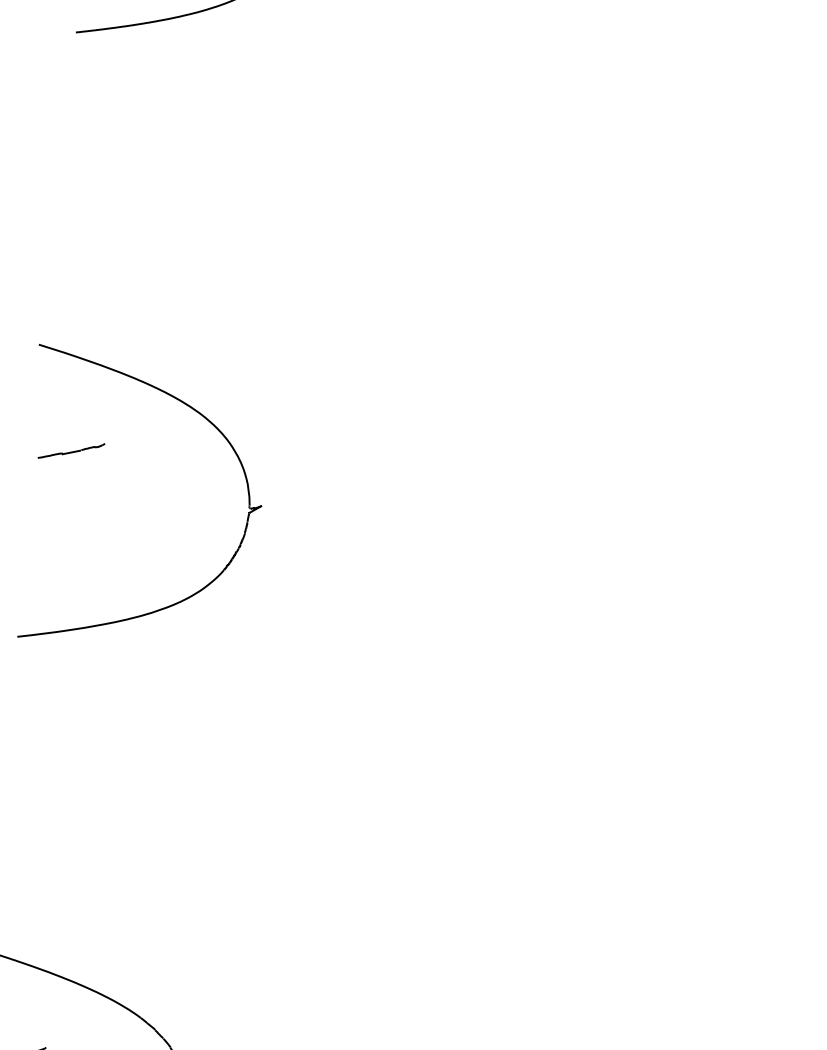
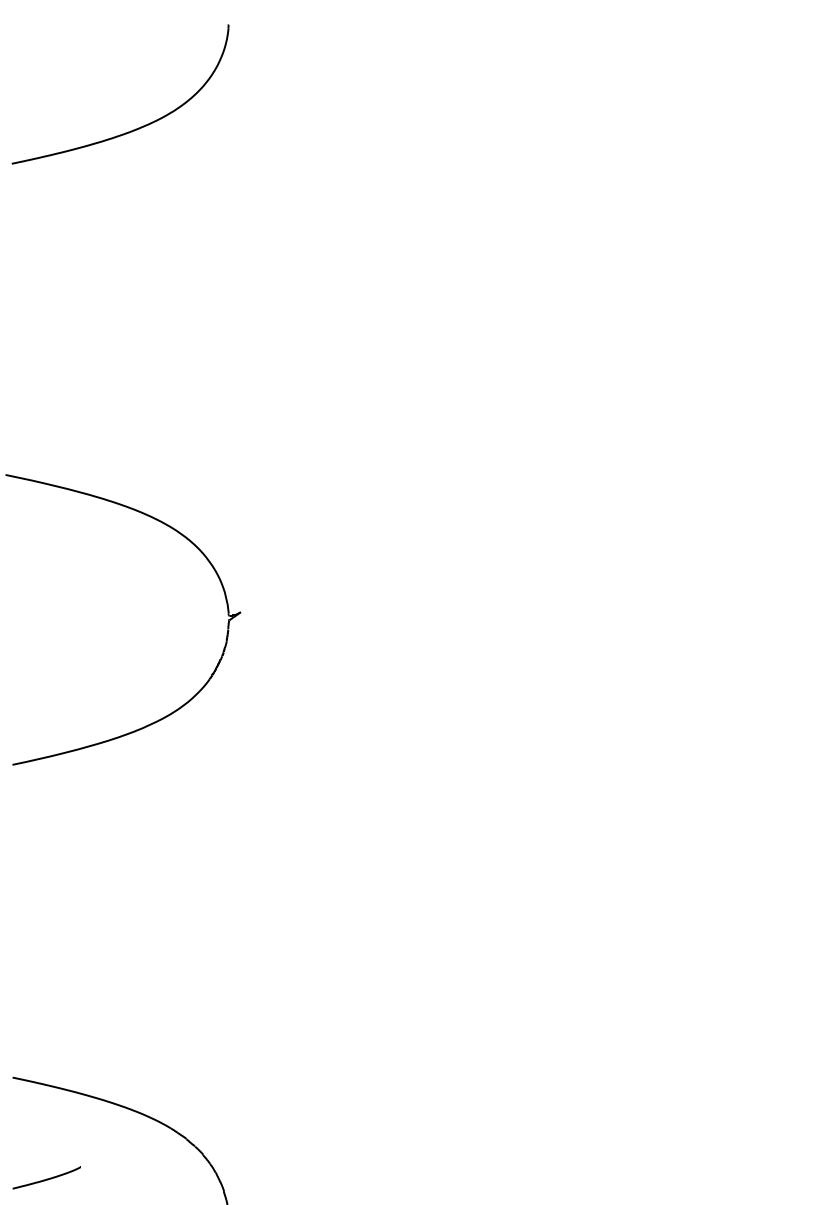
part: (71, 450) -> (47, 576), removed

